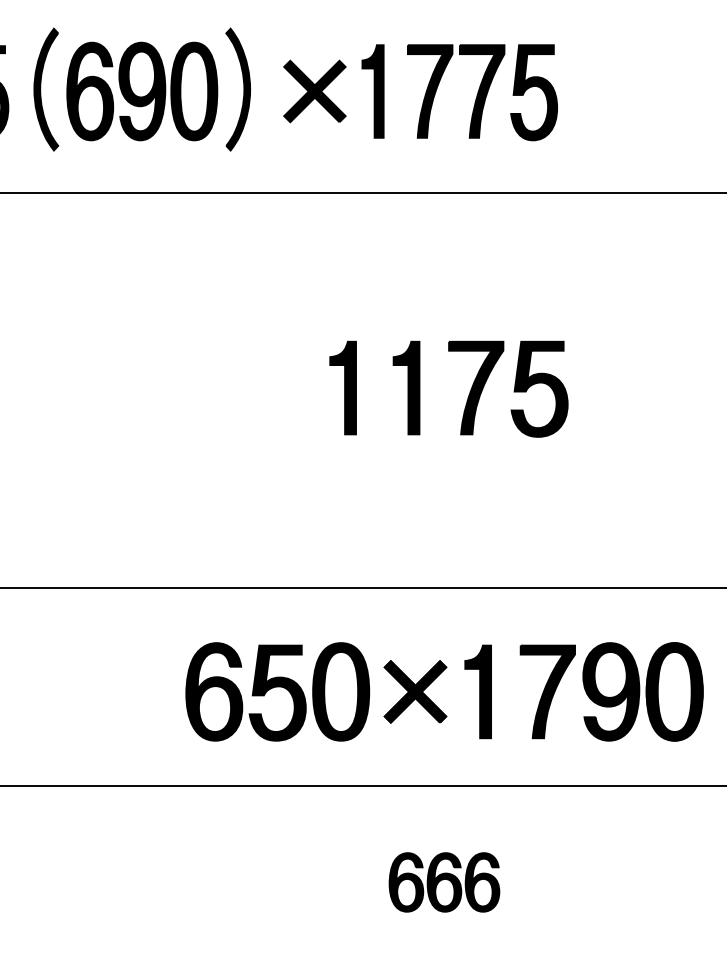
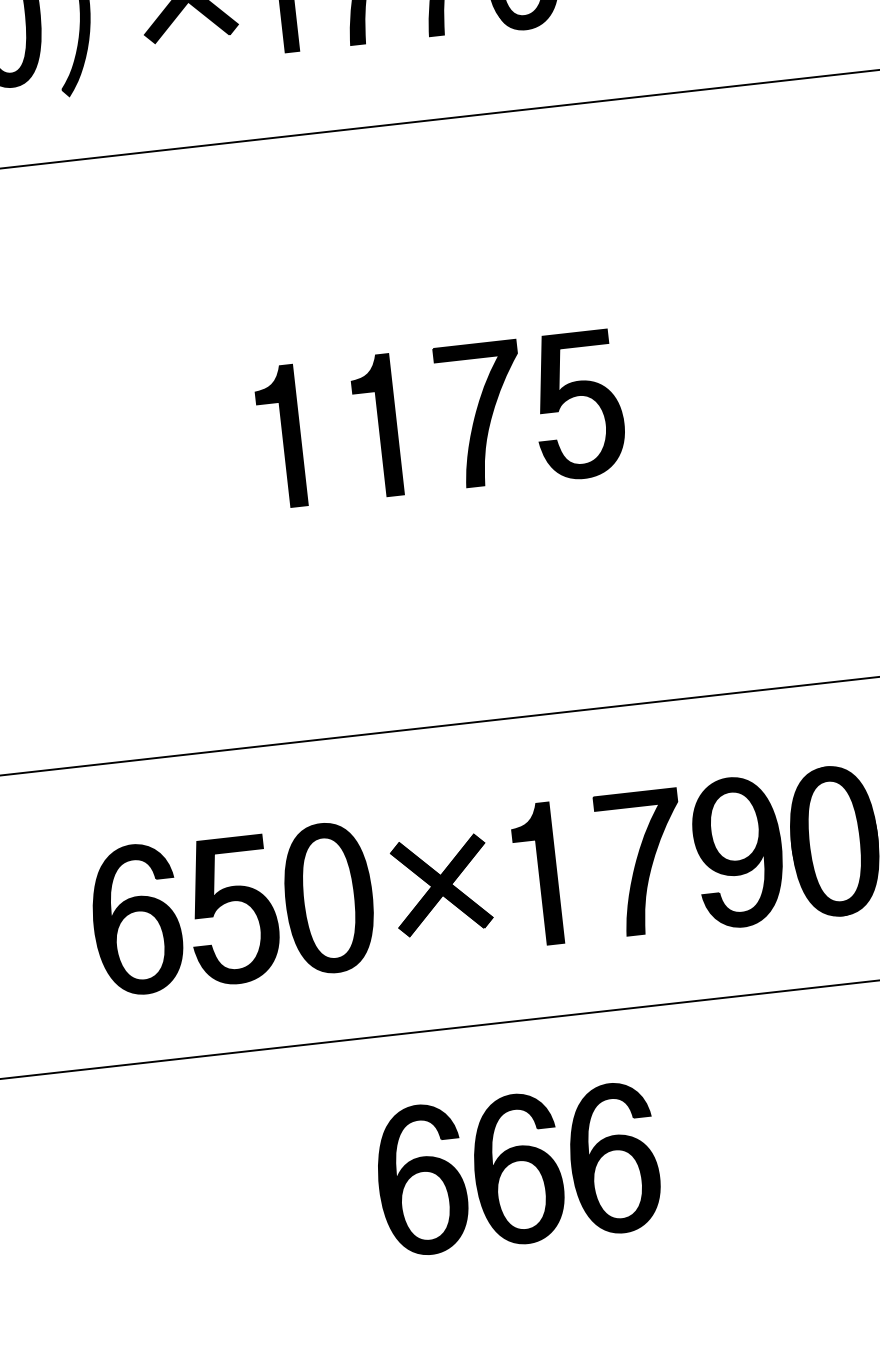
part: (444, 882) -> (518, 1169), size x1.67

